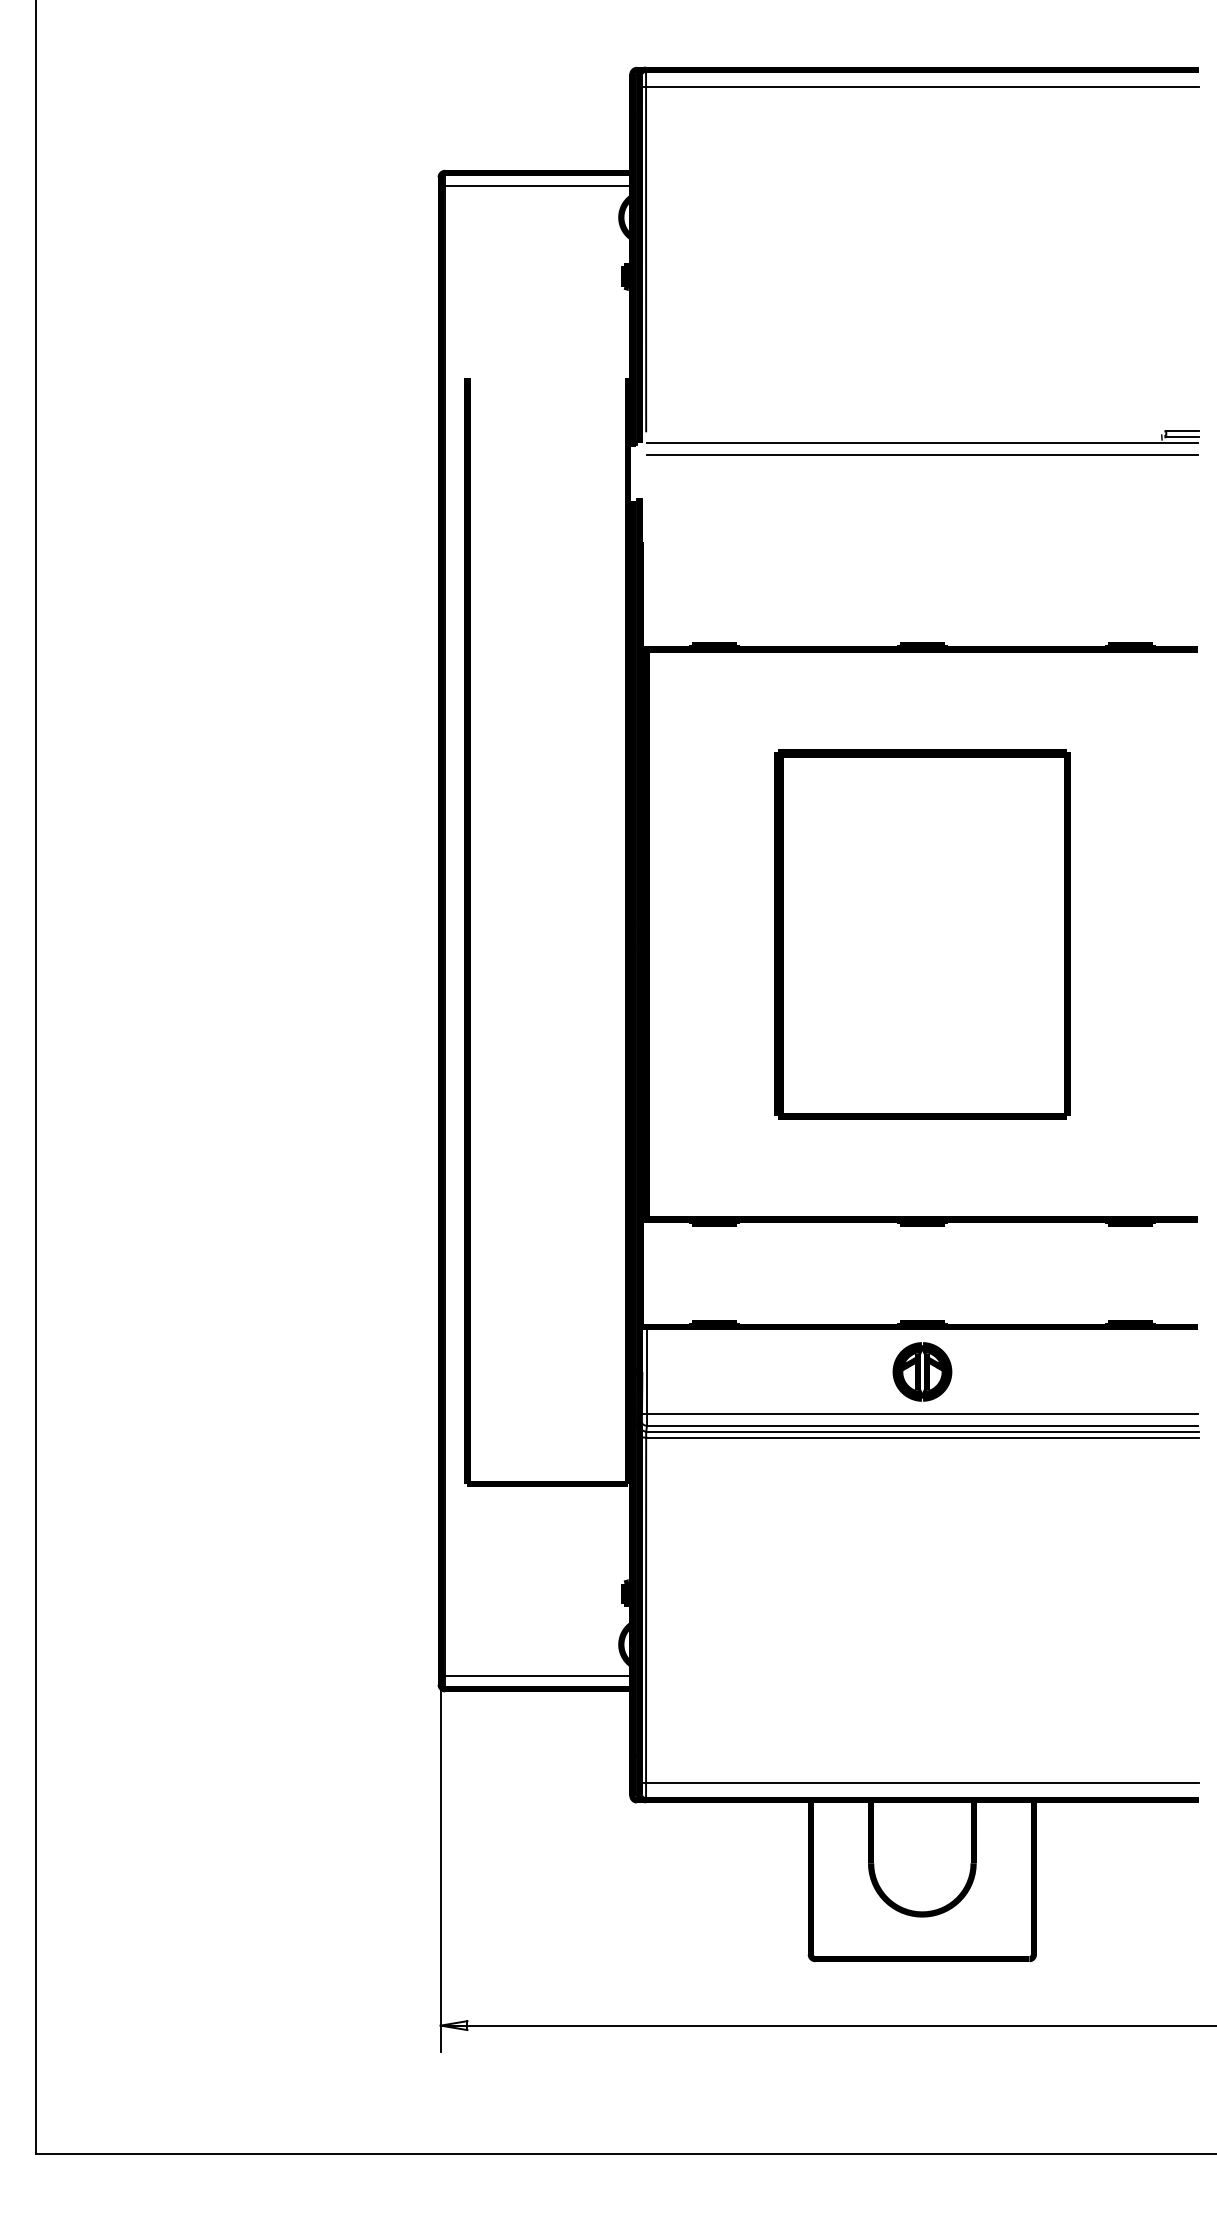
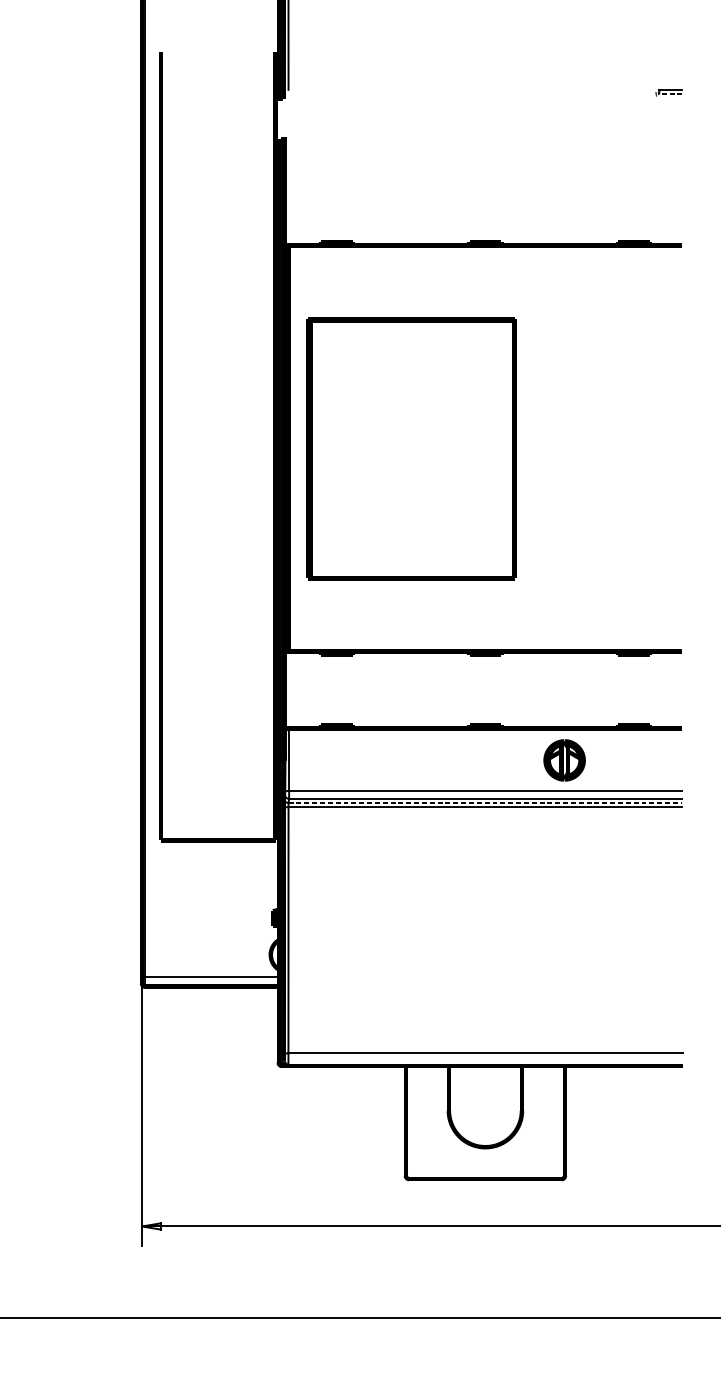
line: (1181, 437) -> (670, 94), solid -> dashed
line: (921, 443) -> (484, 98), removed
line: (922, 454) -> (485, 106), removed
part: (922, 934) -> (411, 448), moved
part: (922, 1371) -> (564, 760), moved
line: (922, 1431) -> (485, 802), solid -> dashed

